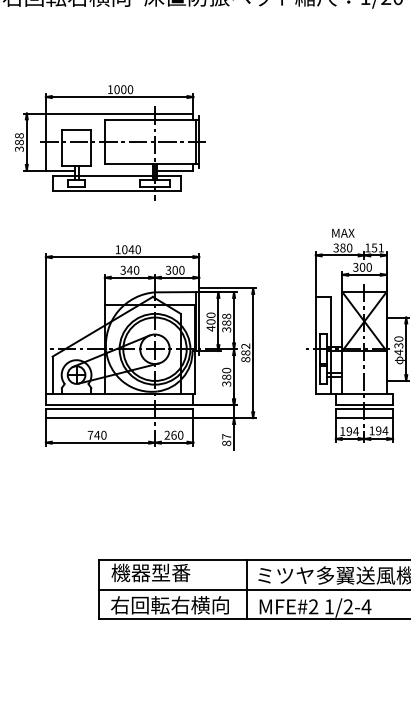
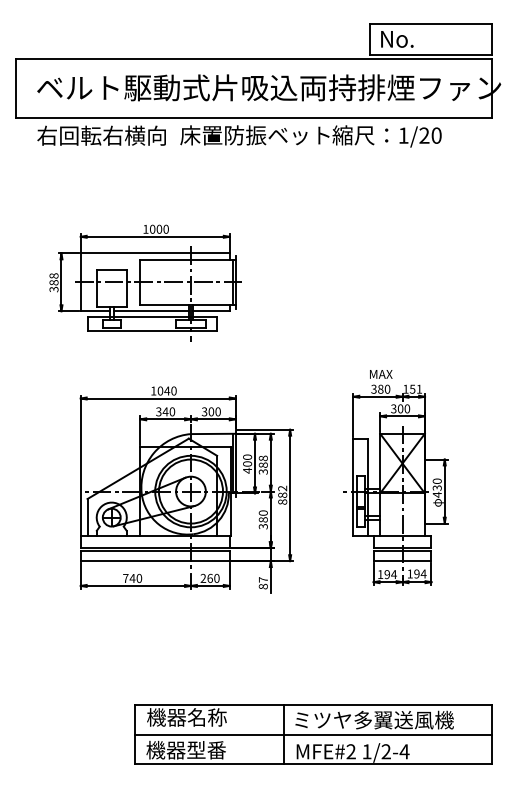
line: (114, 171) -> (150, 311), added
text: (170, 572) -> (206, 717), 機器型番 -> 機器名称
text: (169, 604) -> (205, 749), 右回転右横向 -> 機器型番

